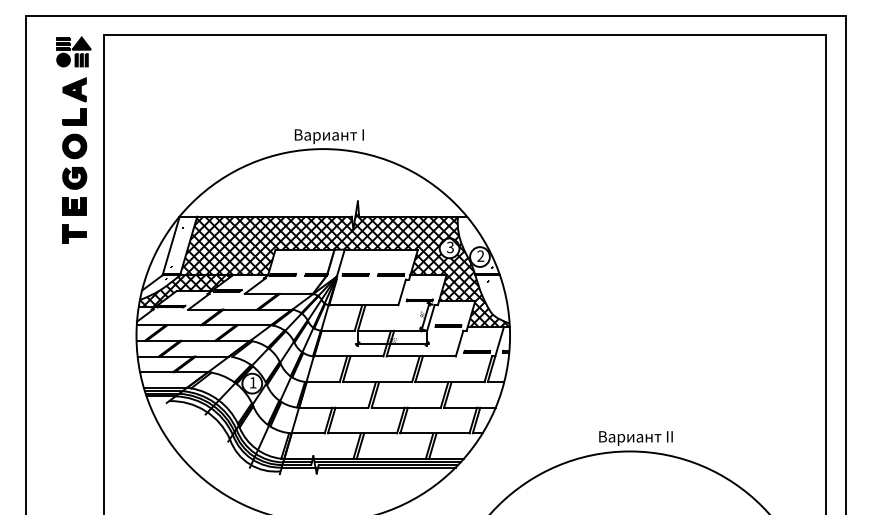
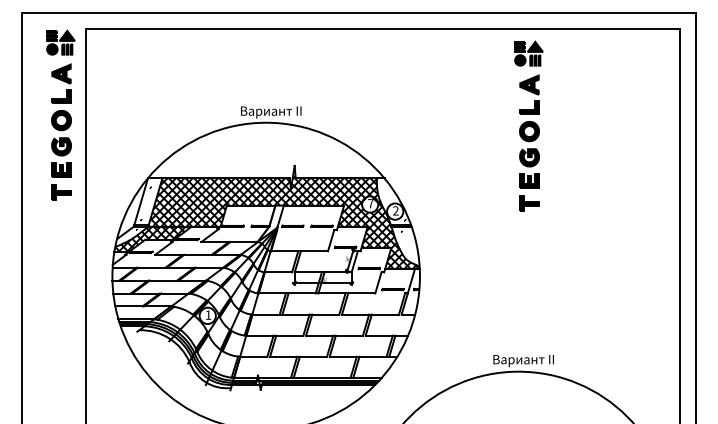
text: (329, 136) -> (271, 112), Вариант I -> Вариант II
part: (641, 152) -> (528, 125), added
text: (449, 247) -> (370, 203), 3 -> 7

